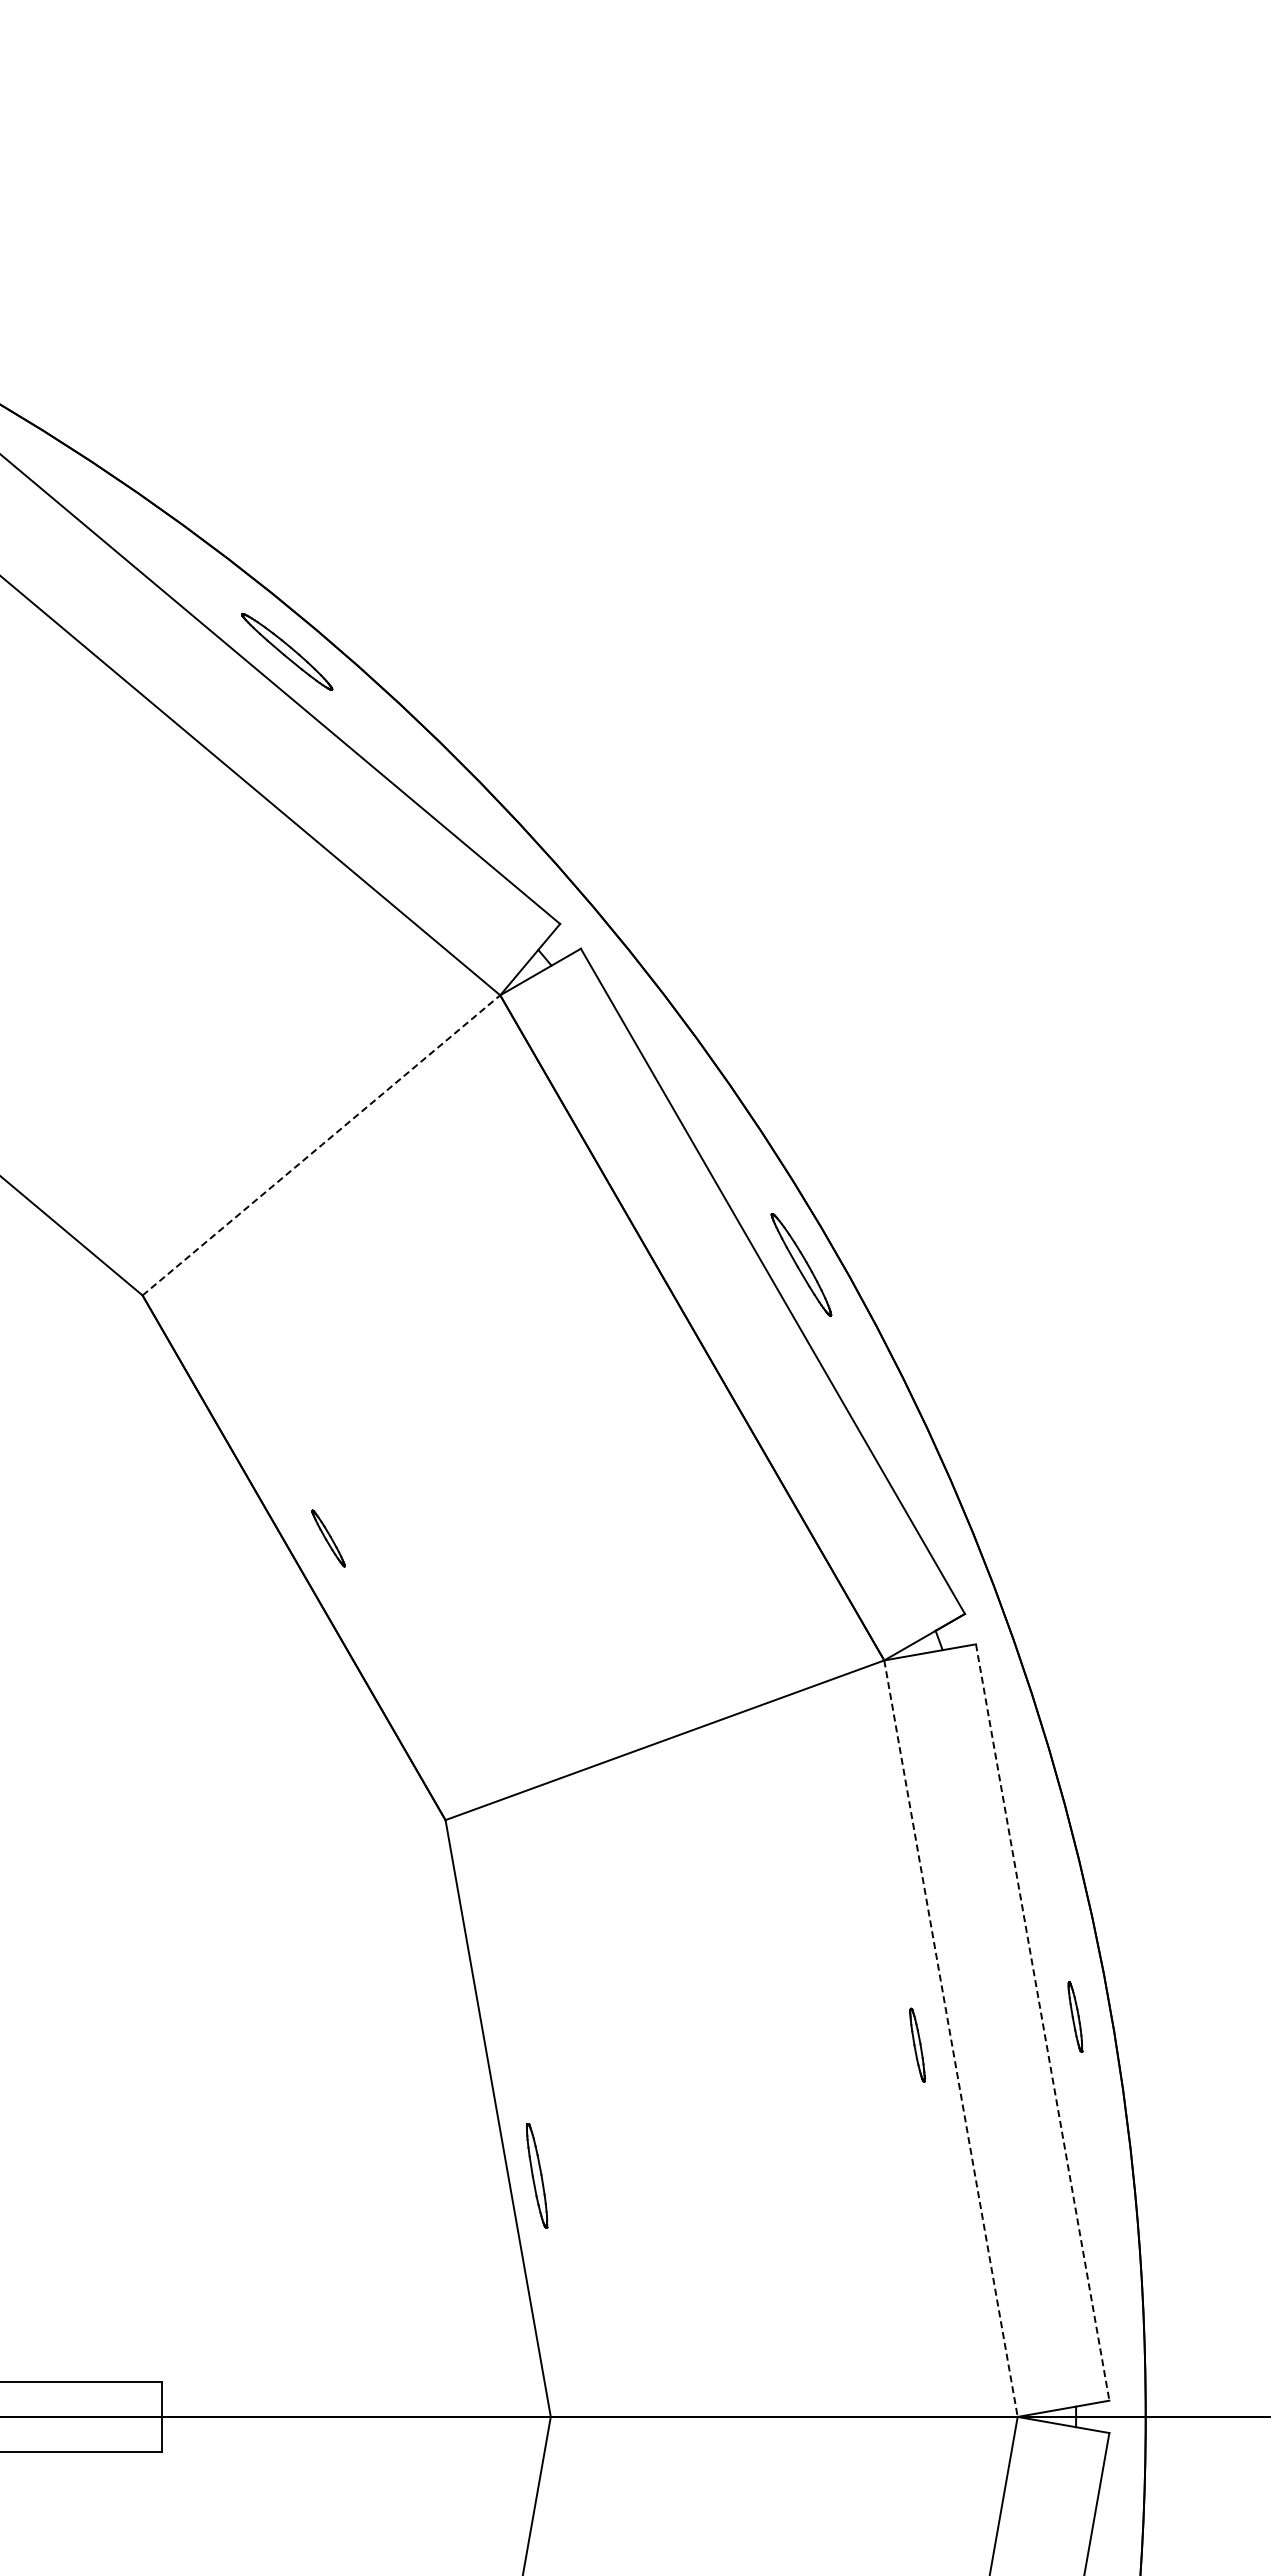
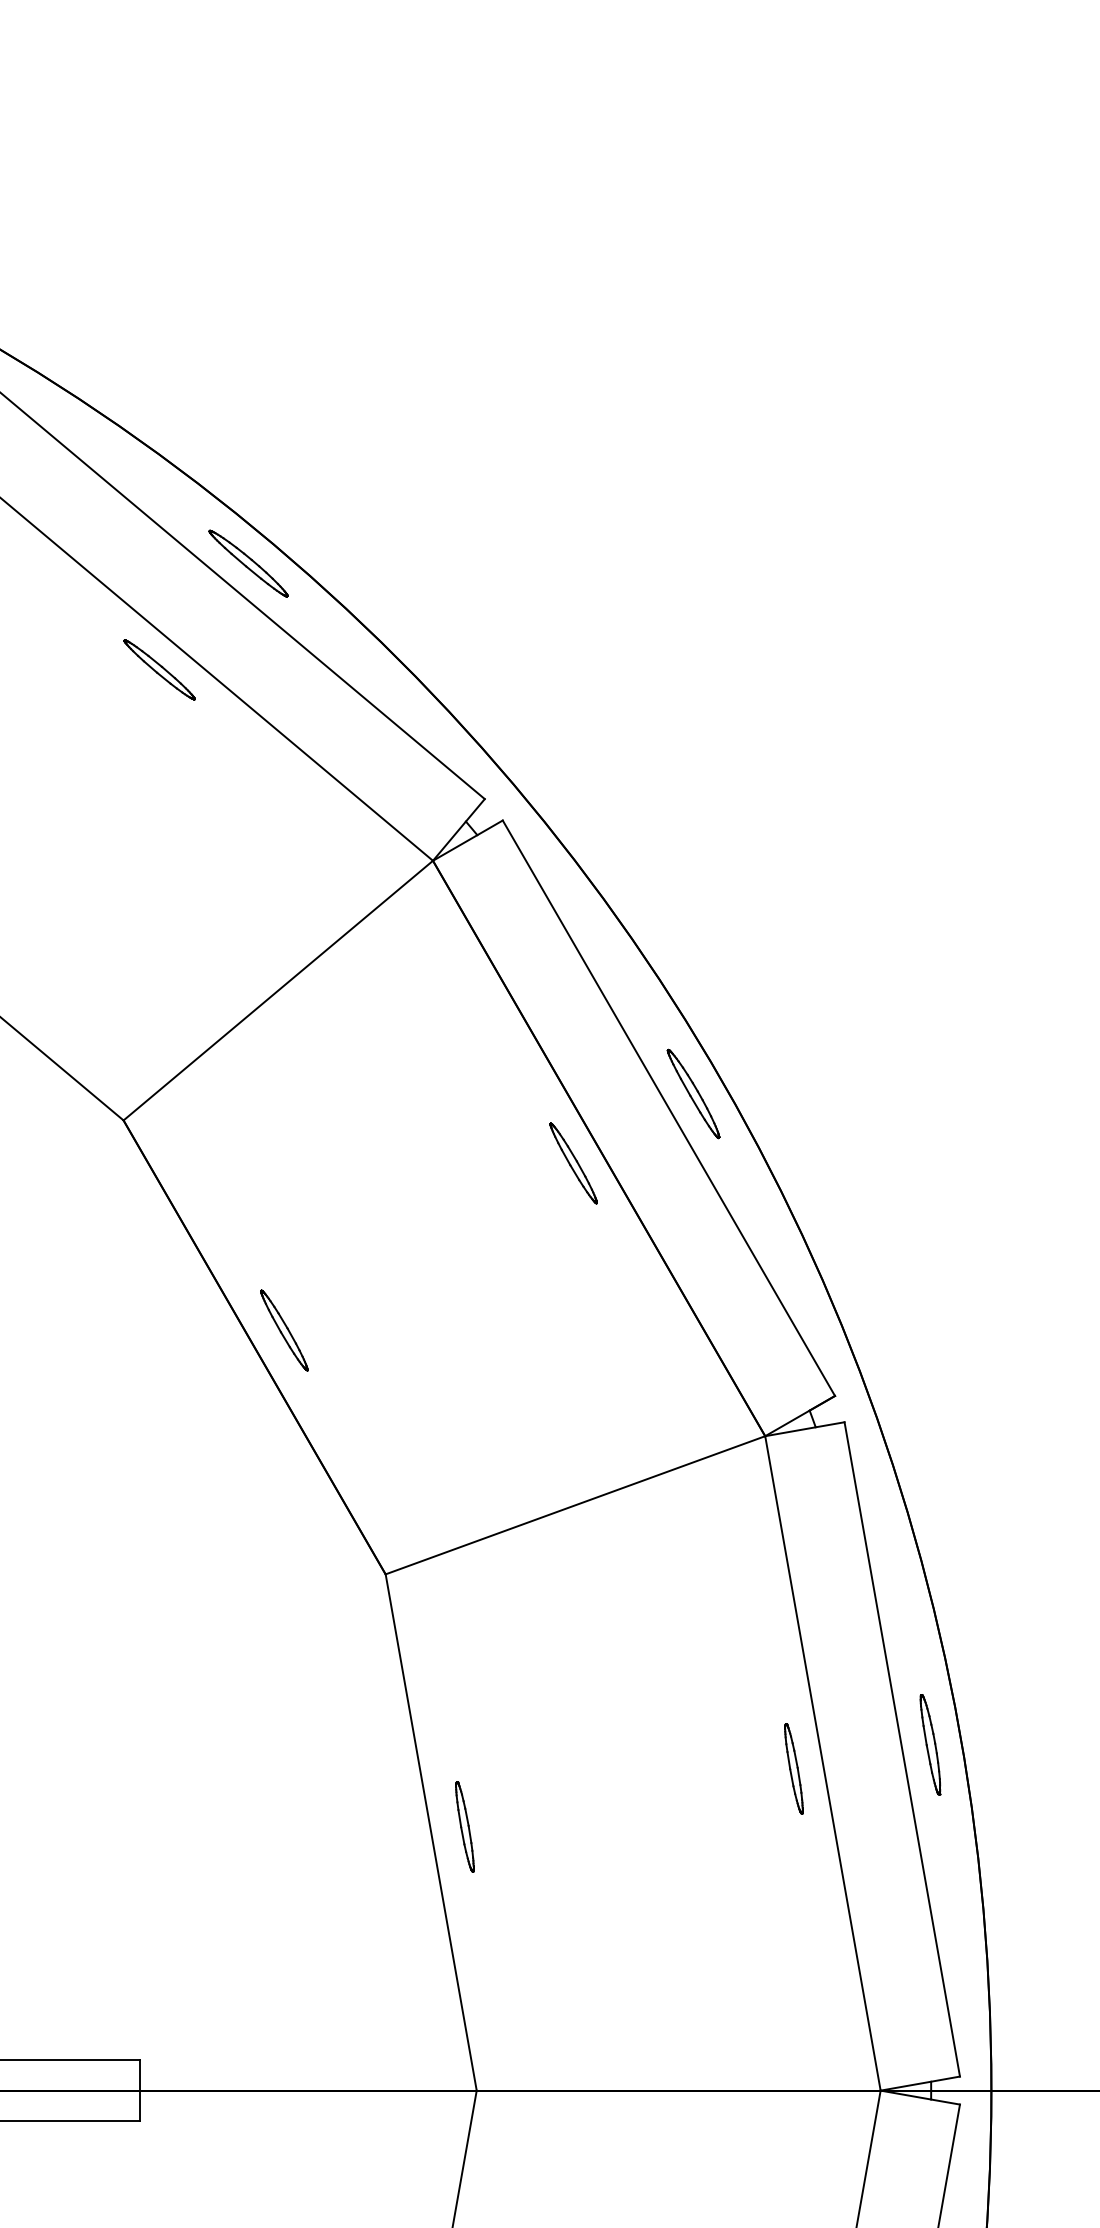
part: (183, 774) -> (158, 669), added
line: (321, 1145) -> (278, 990), dashed -> solid
part: (662, 1345) -> (573, 1163), added
part: (328, 1538) -> (284, 1330), size x1.67
part: (1075, 2016) -> (930, 1744), size x1.67
line: (1042, 2023) -> (902, 1750), dashed -> solid
line: (951, 2039) -> (823, 1764), dashed -> solid
part: (917, 2044) -> (793, 1768), size x1.43
part: (537, 2175) -> (465, 1826), moved

